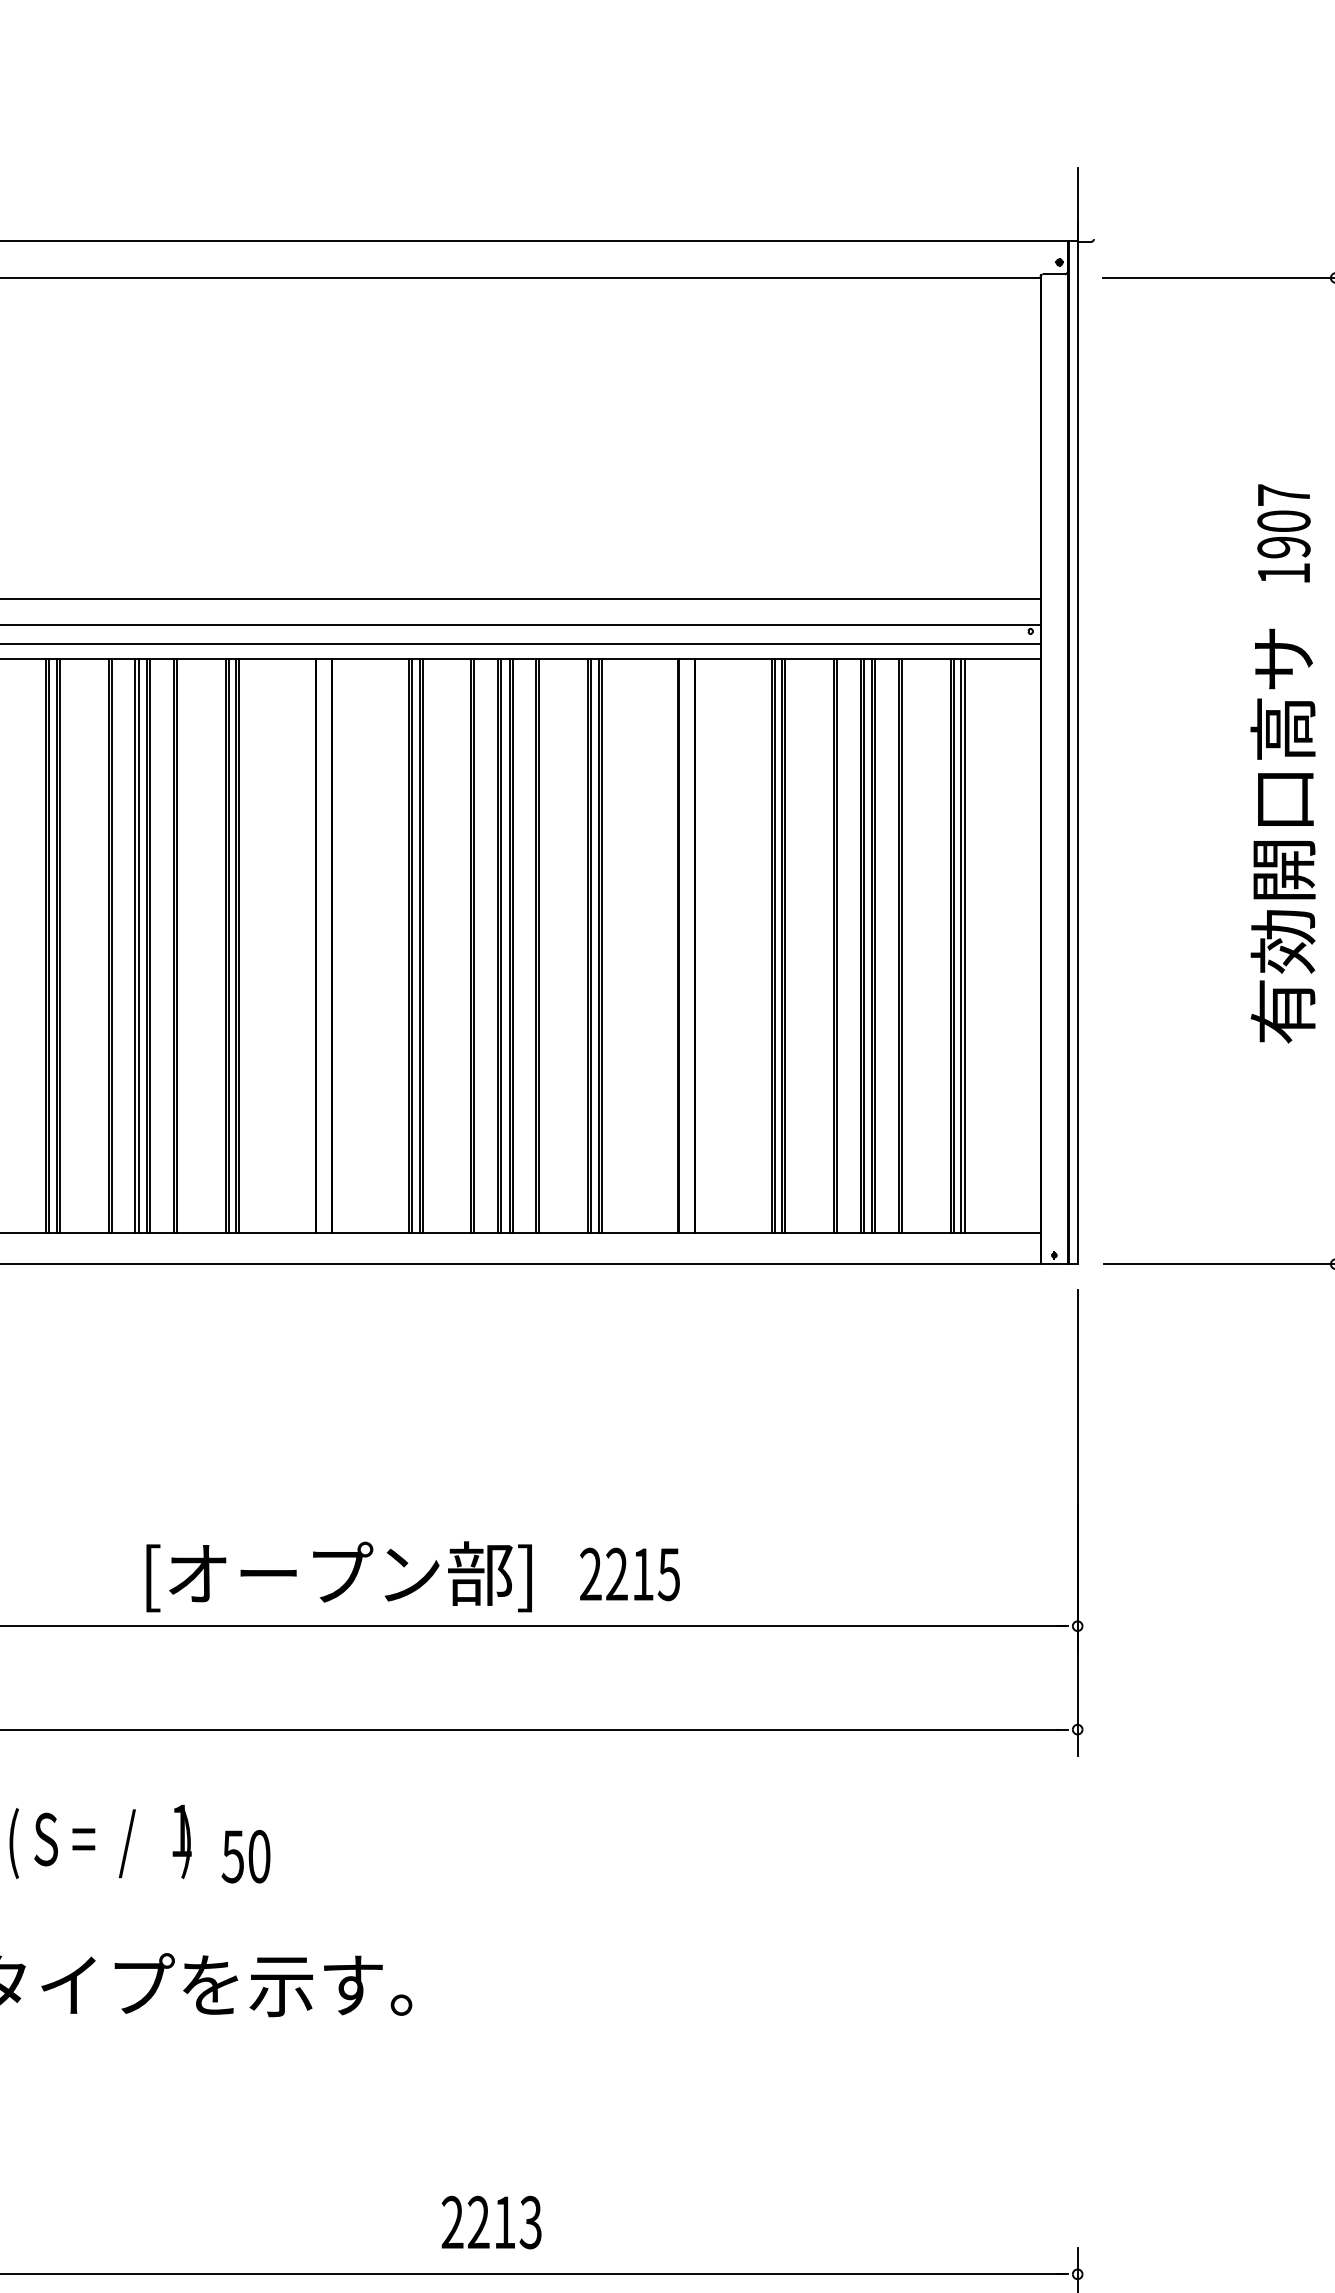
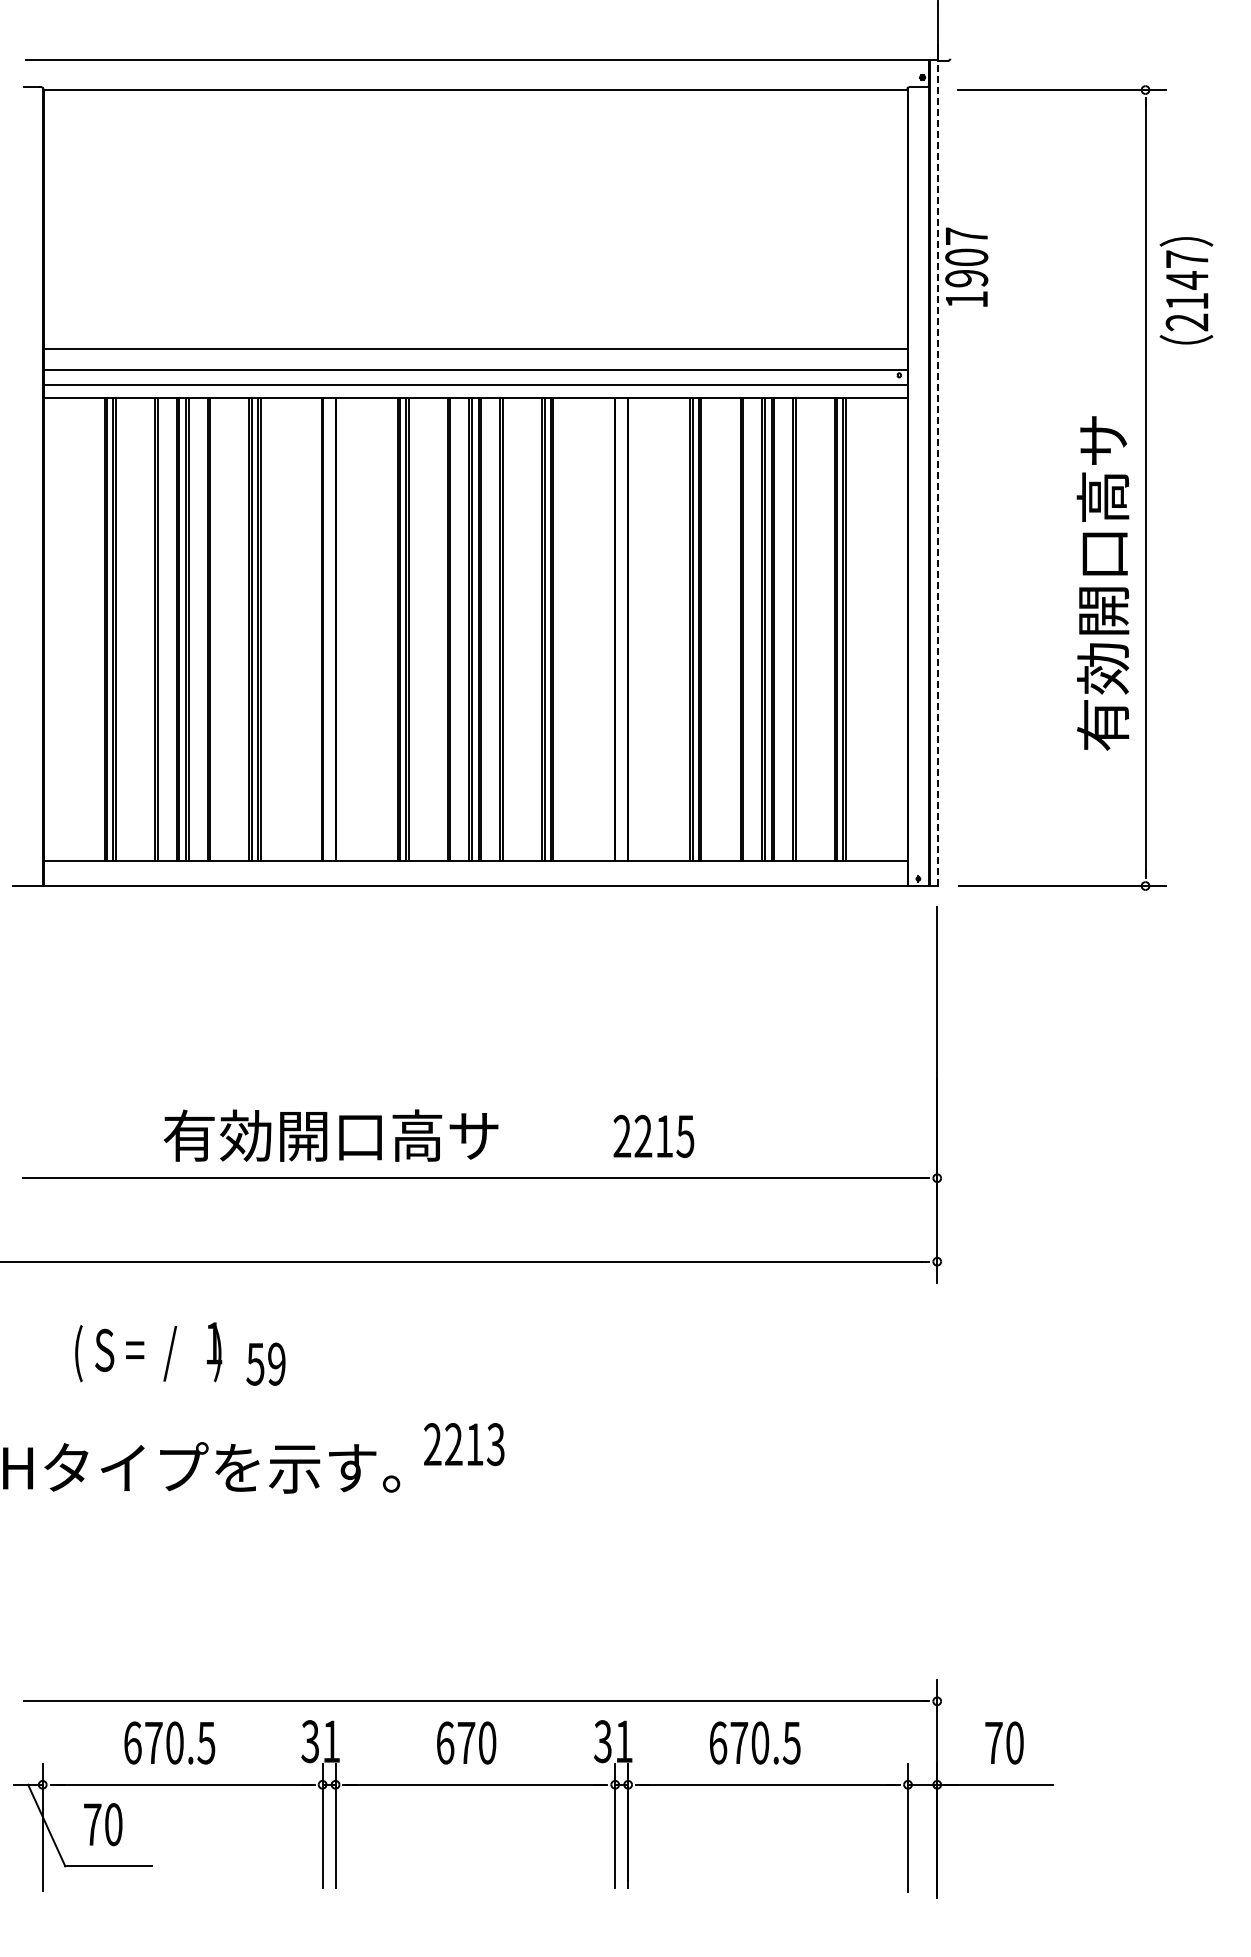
text: (1283, 532) -> (966, 266), moved
line: (1077, 753) -> (937, 473), solid -> dashed
text: (1282, 836) -> (1102, 583), moved
text: (629, 1574) -> (653, 1136), moved
text: (325, 1575) -> (330, 1137), [オープン部] -> 有効開口高サ
text: (259, 1855) -> (276, 1363), 50 -> 59
text: (491, 2222) -> (464, 1444), moved

